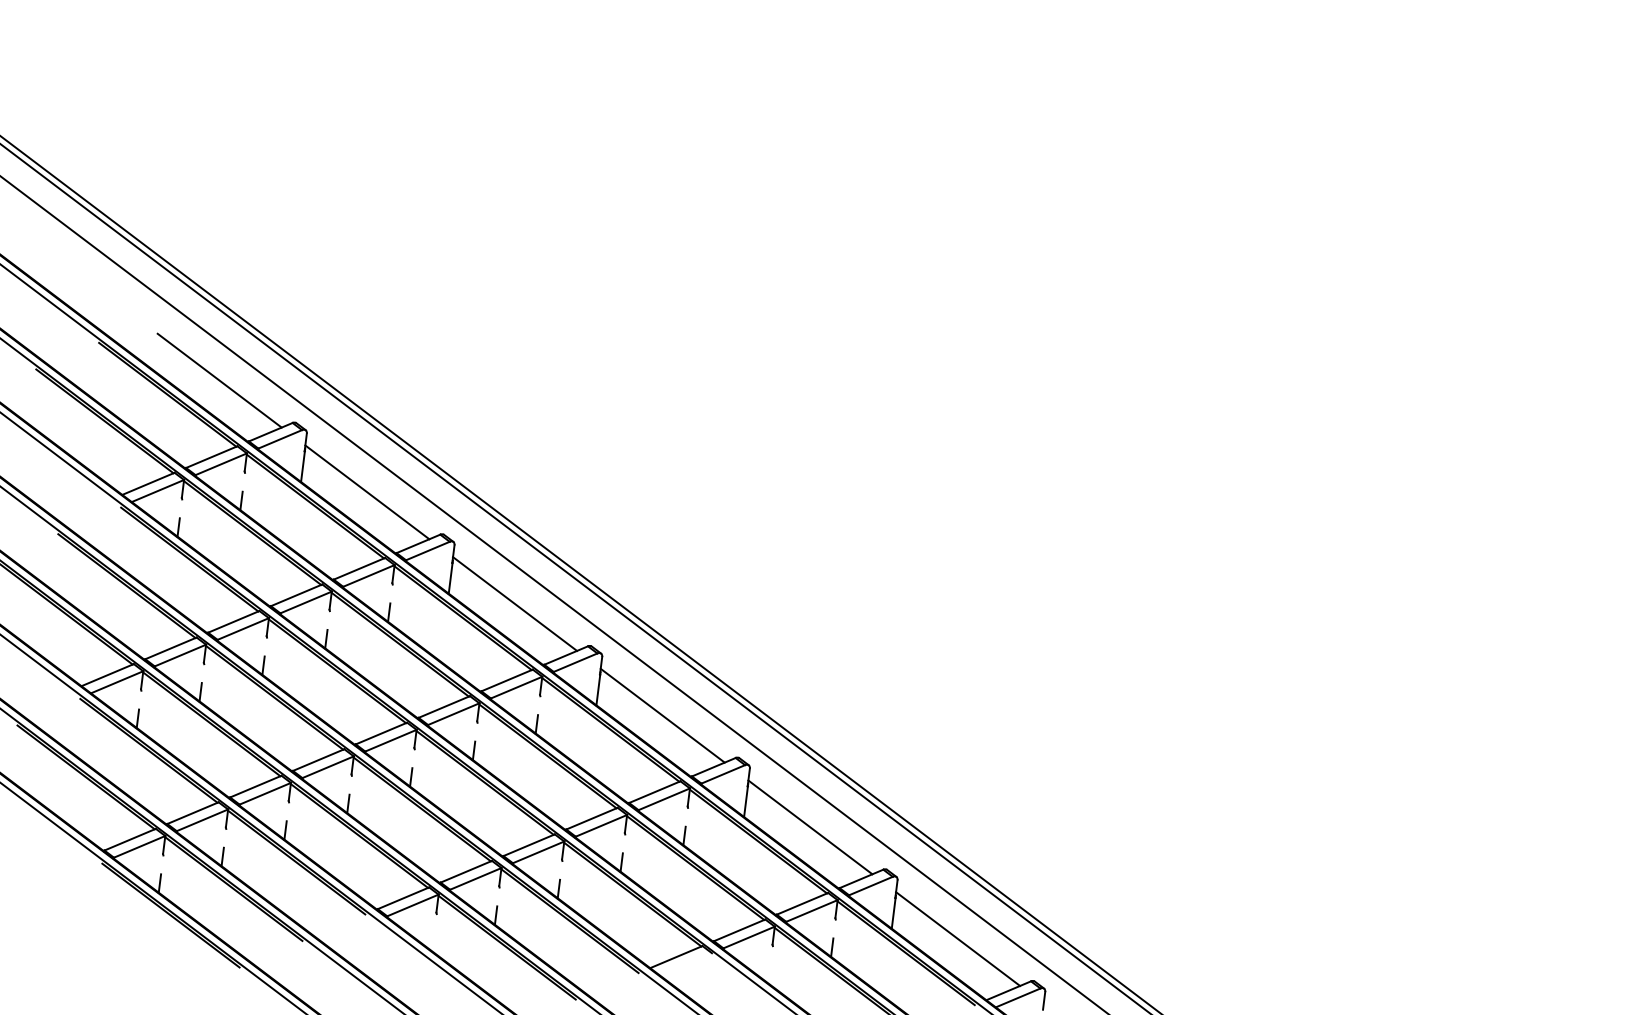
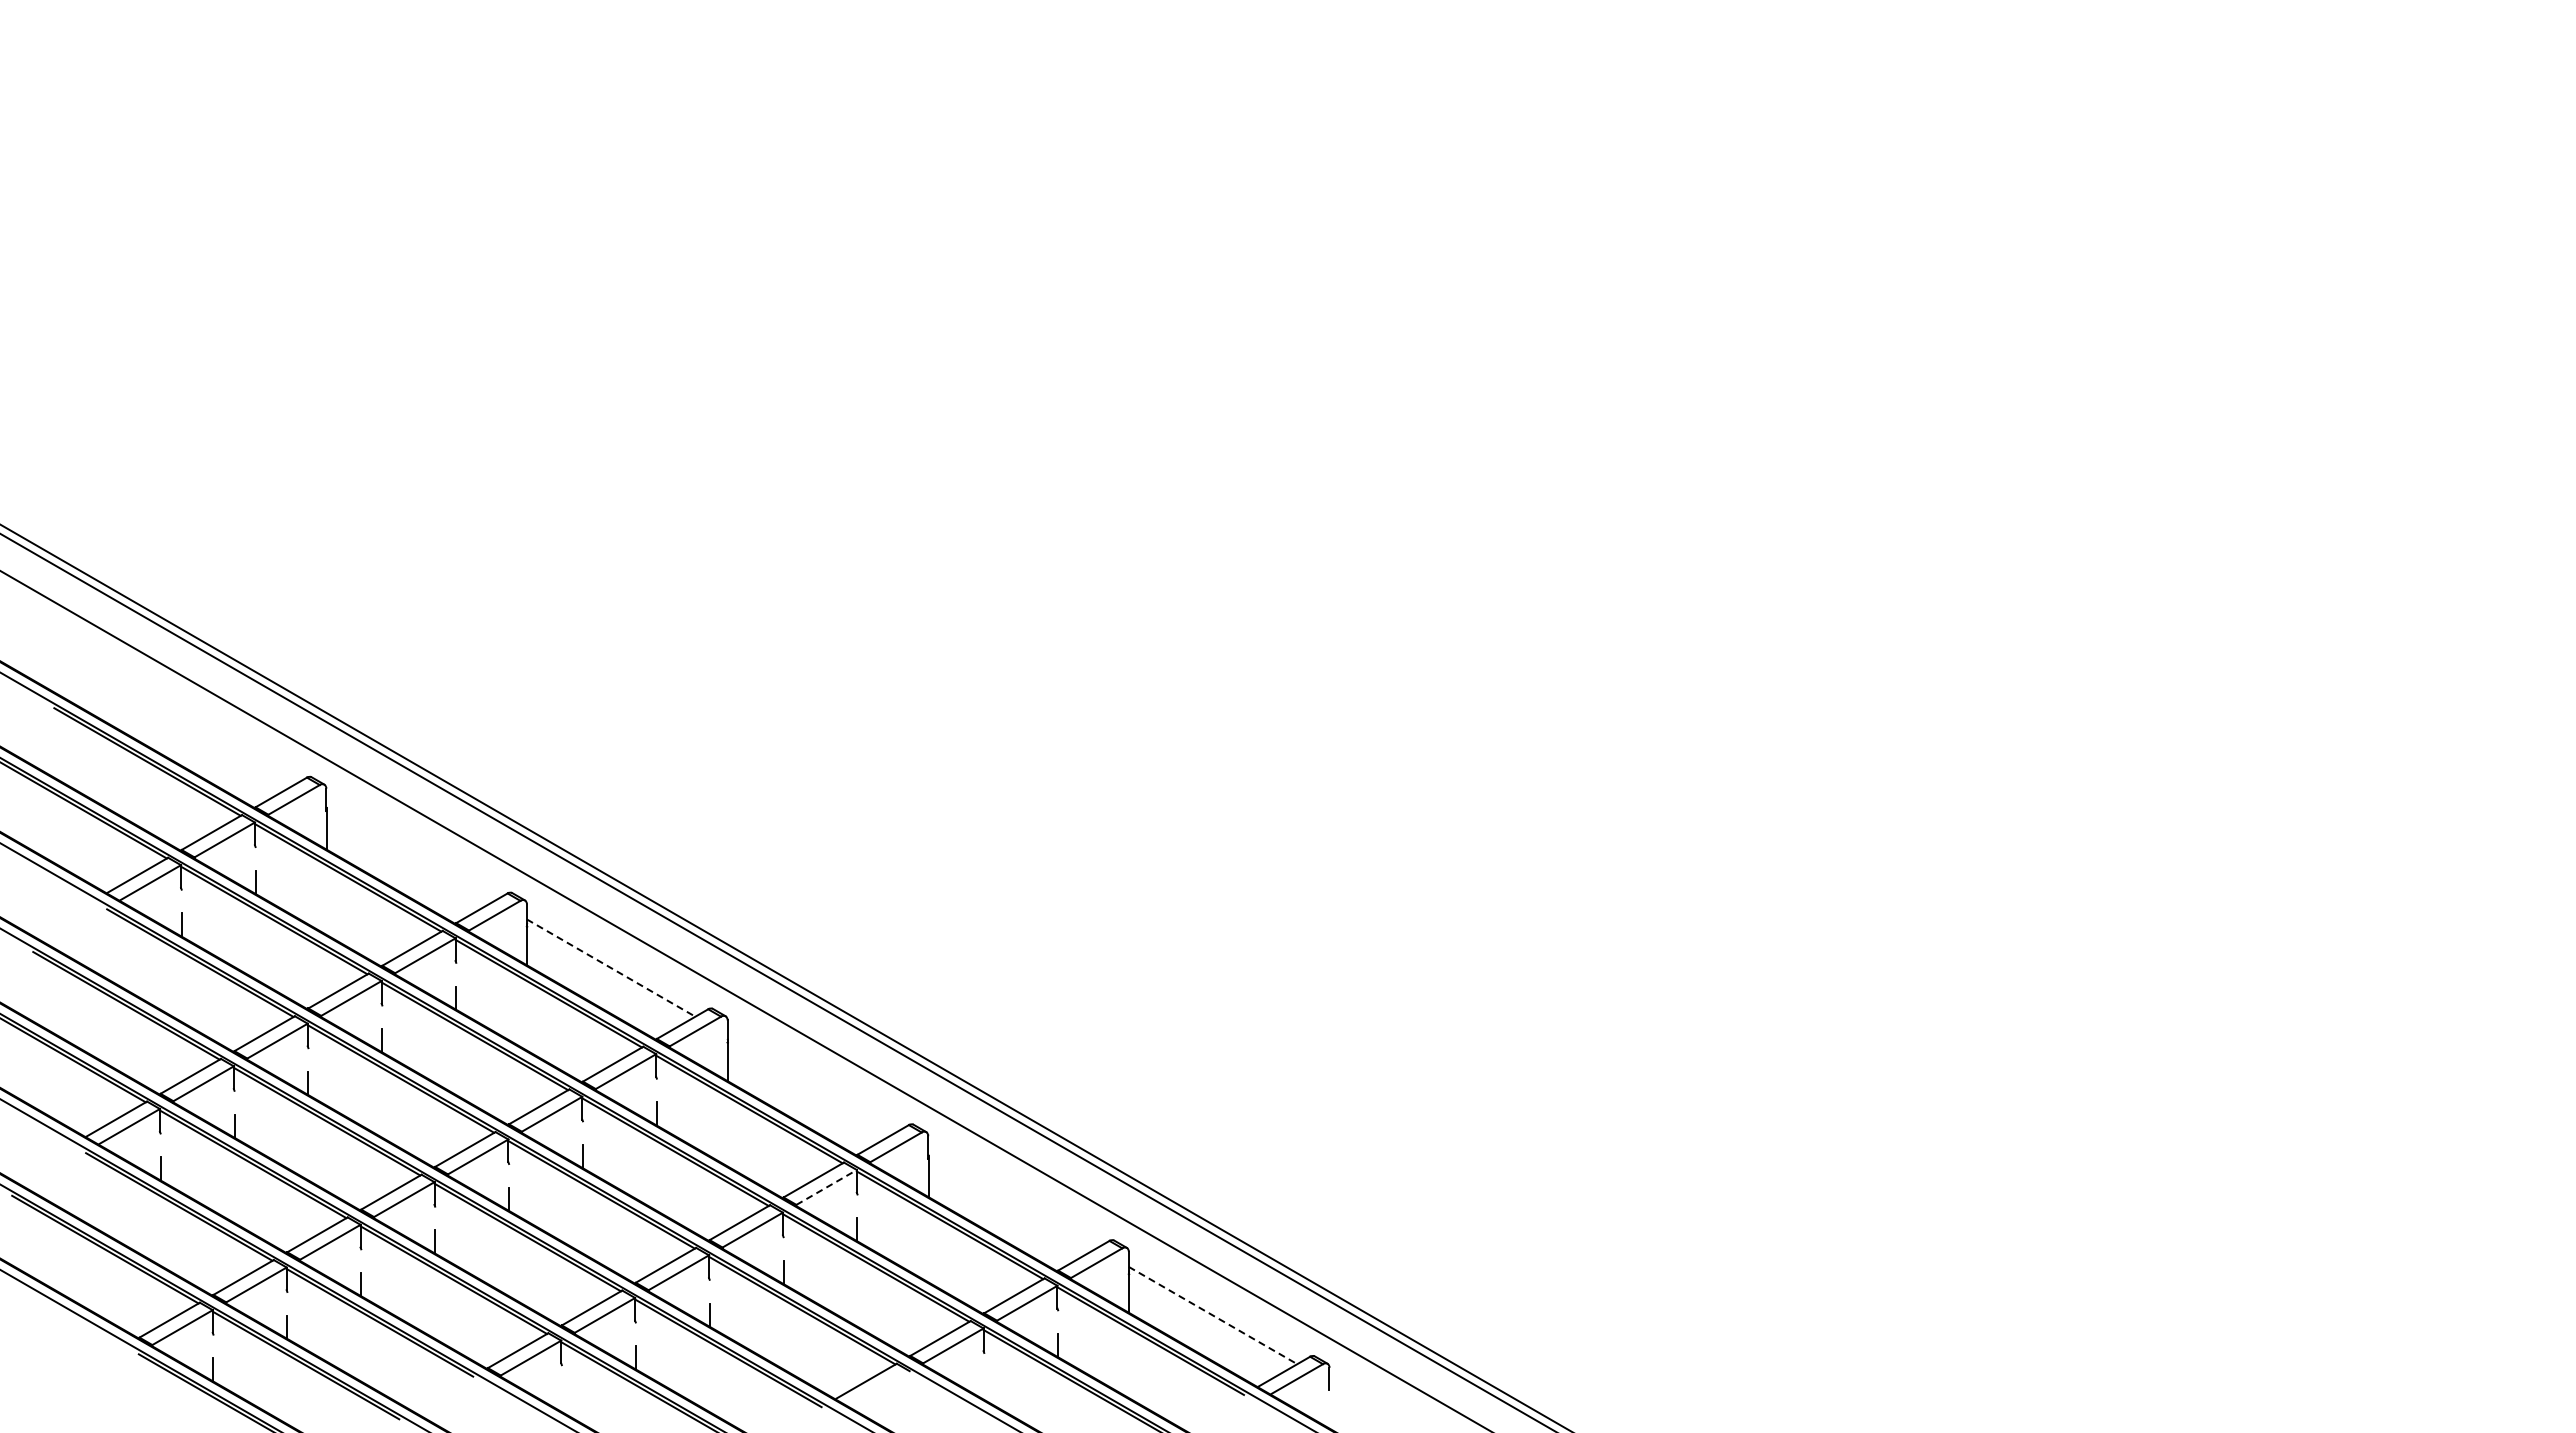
line: (219, 380) -> (209, 736), removed
line: (367, 491) -> (410, 851), removed
line: (515, 604) -> (611, 968), solid -> dashed
line: (662, 715) -> (811, 1083), removed
line: (664, 799) -> (826, 1187), solid -> dashed
line: (810, 827) -> (1012, 1199), removed
line: (958, 939) -> (1213, 1315), solid -> dashed

